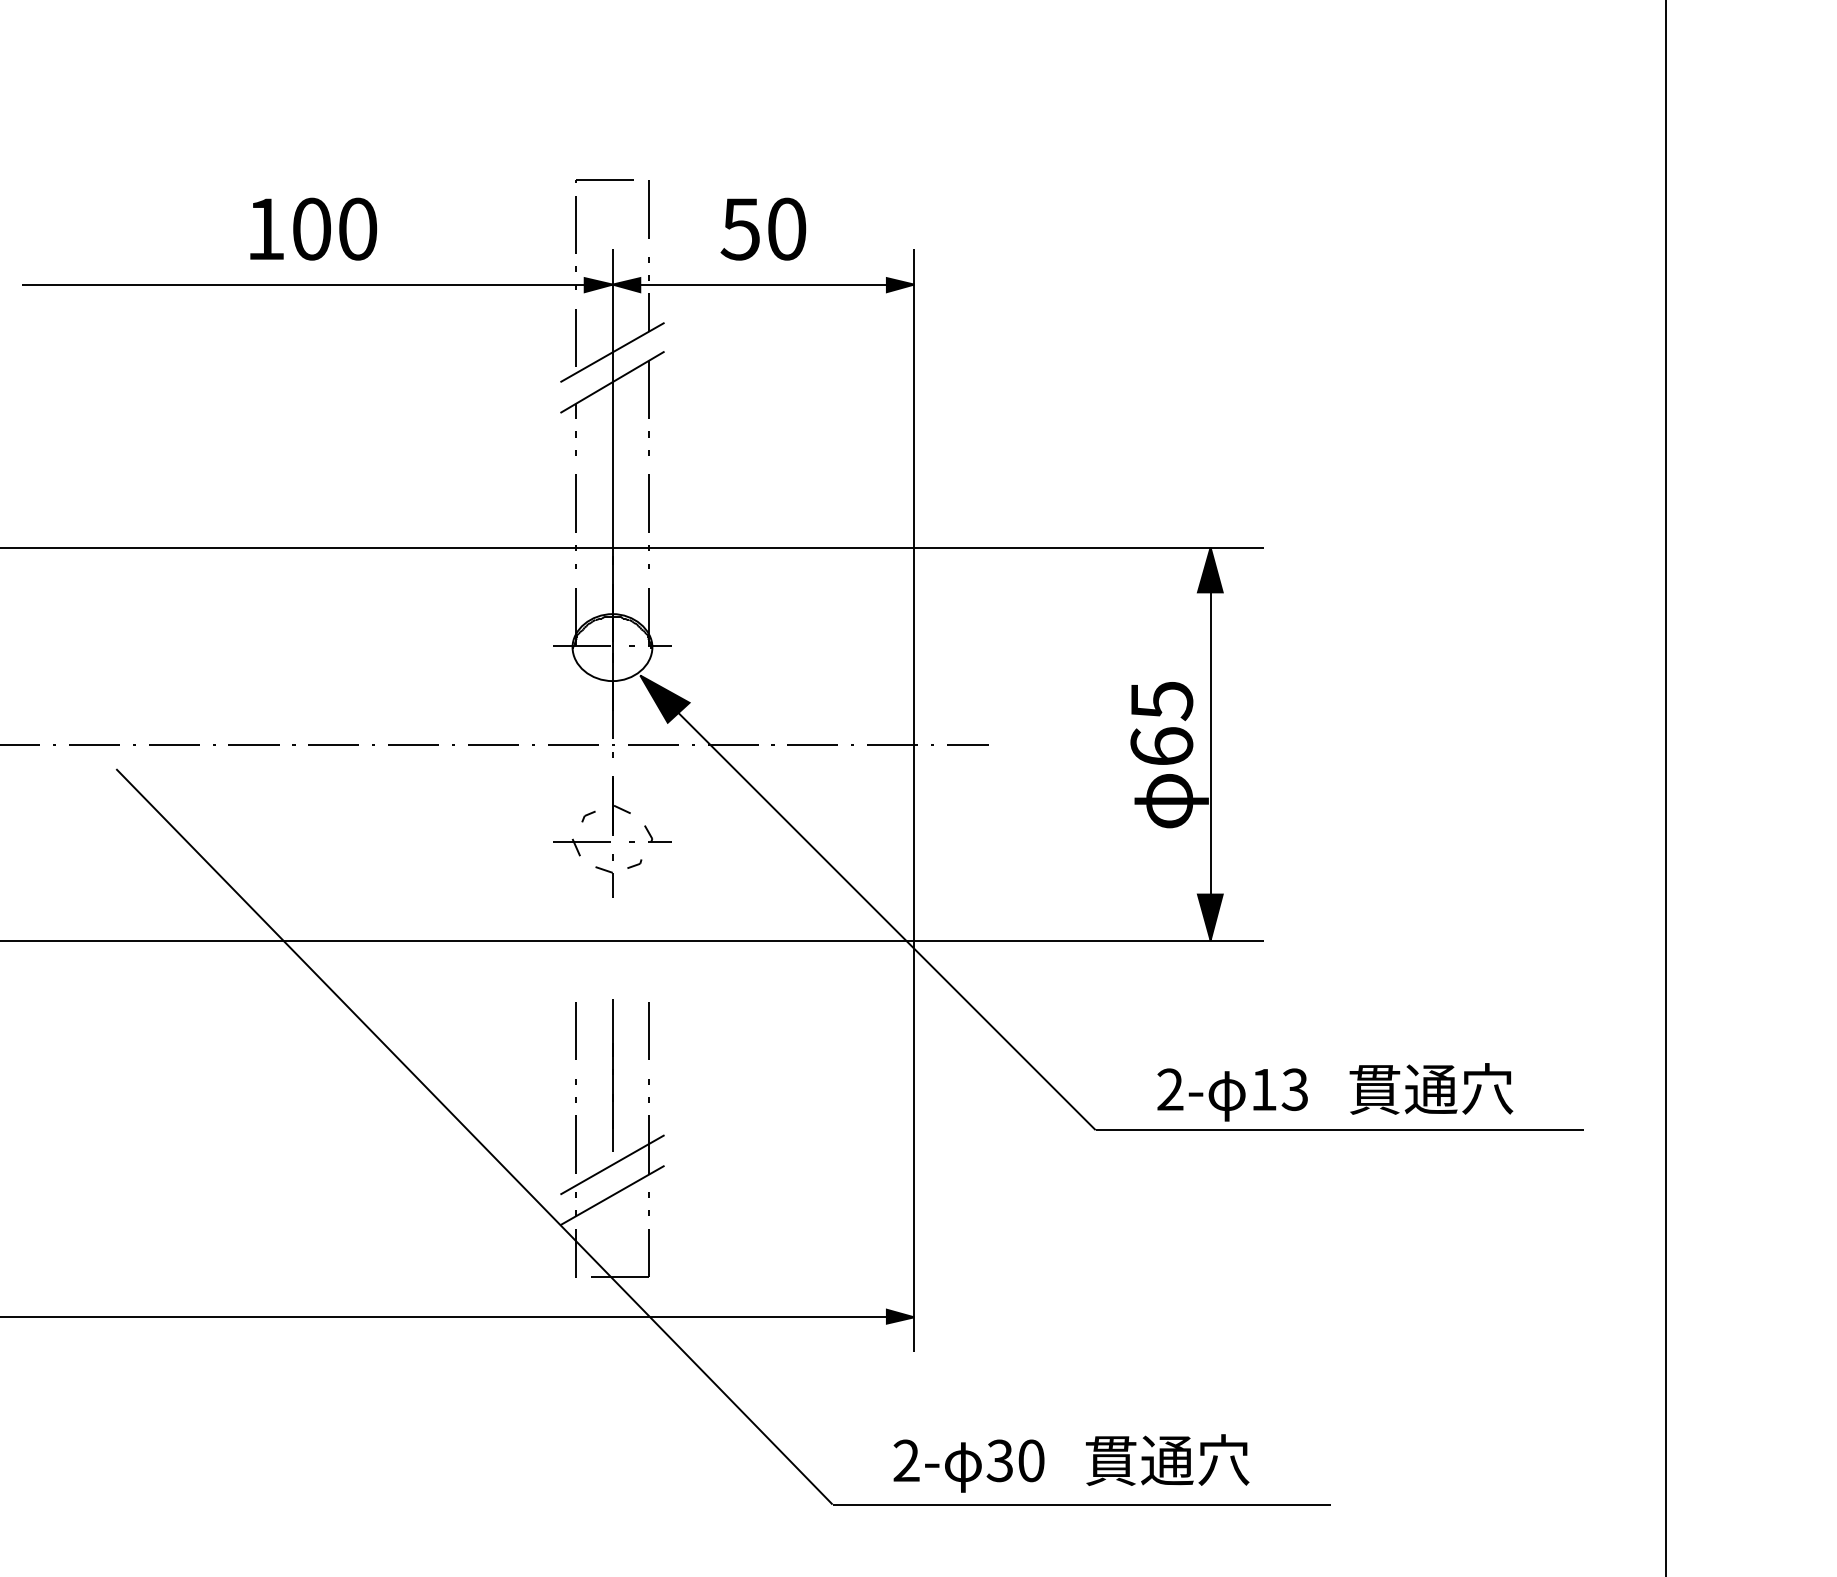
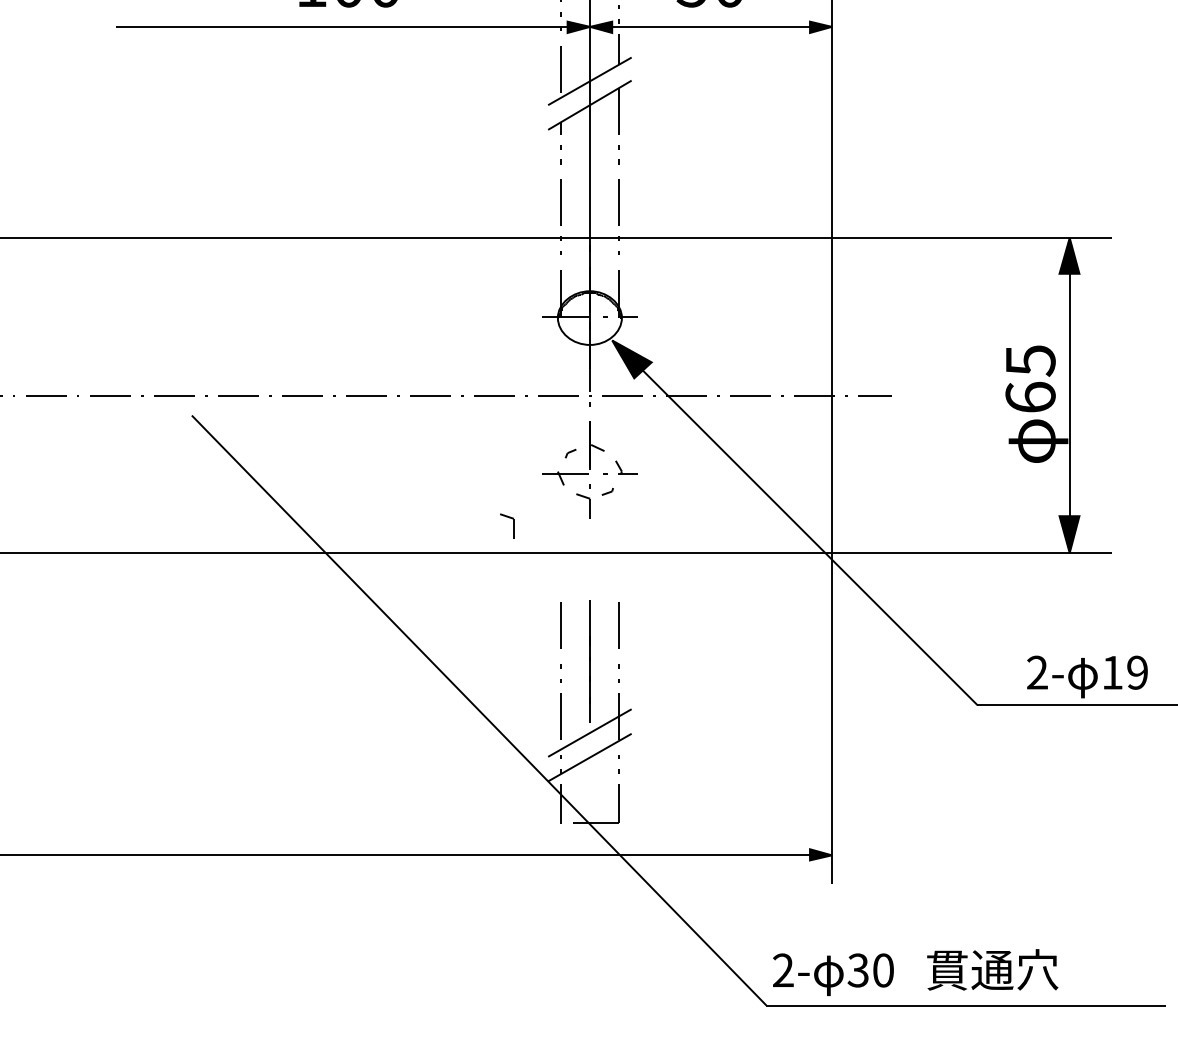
part: (517, 906) -> (513, 525), added
text: (1294, 1089) -> (1137, 672), 13 -> 19
text: (1071, 1463) -> (915, 972), moved

